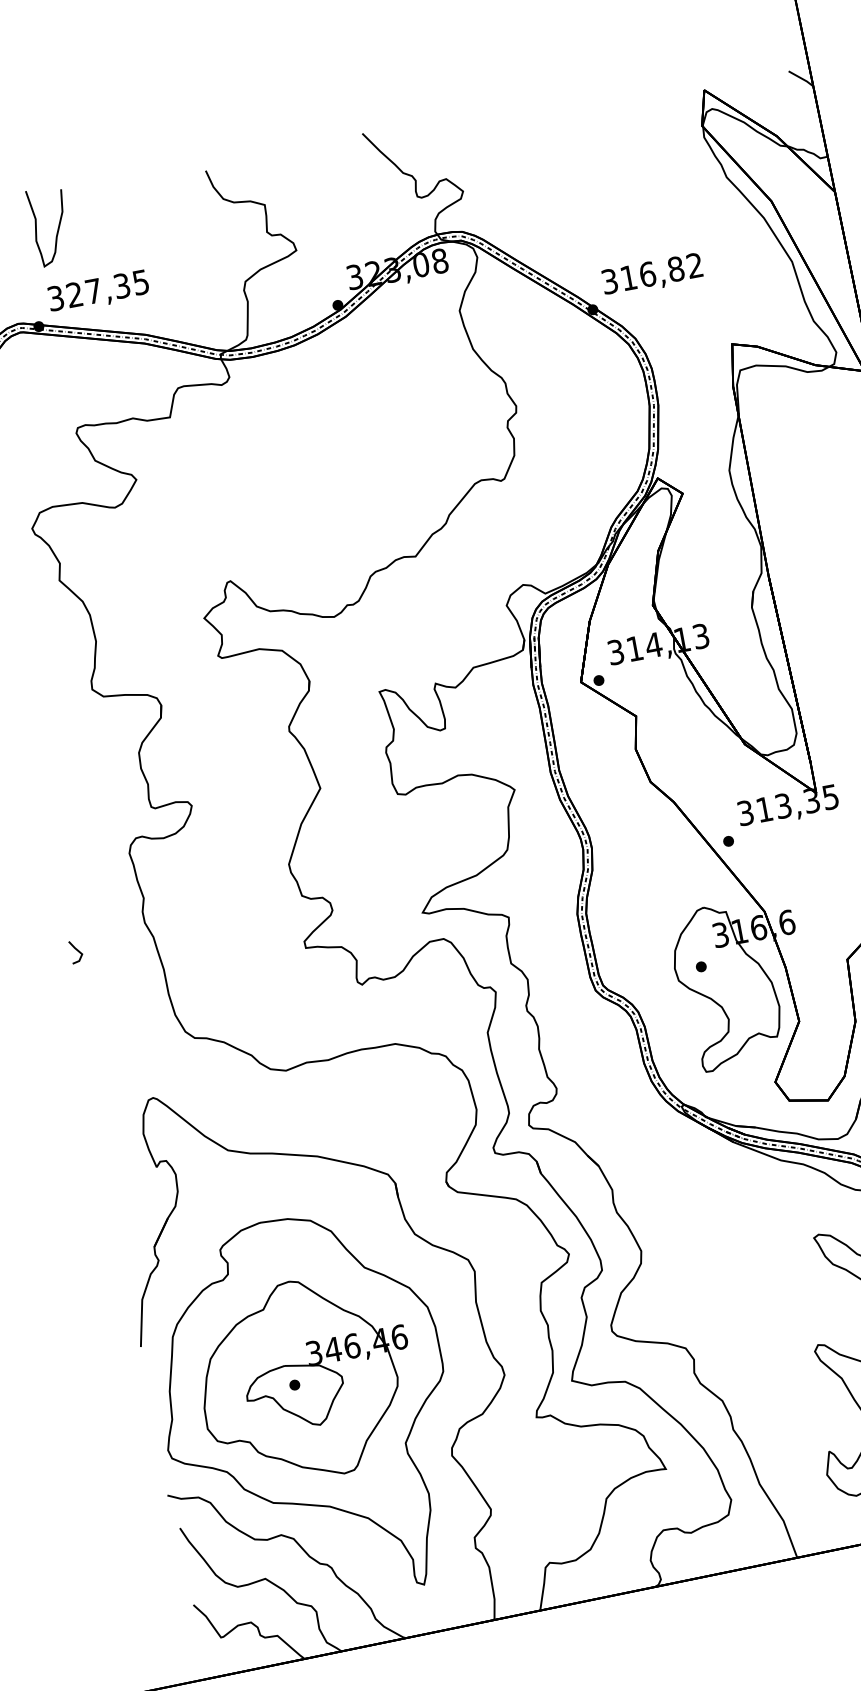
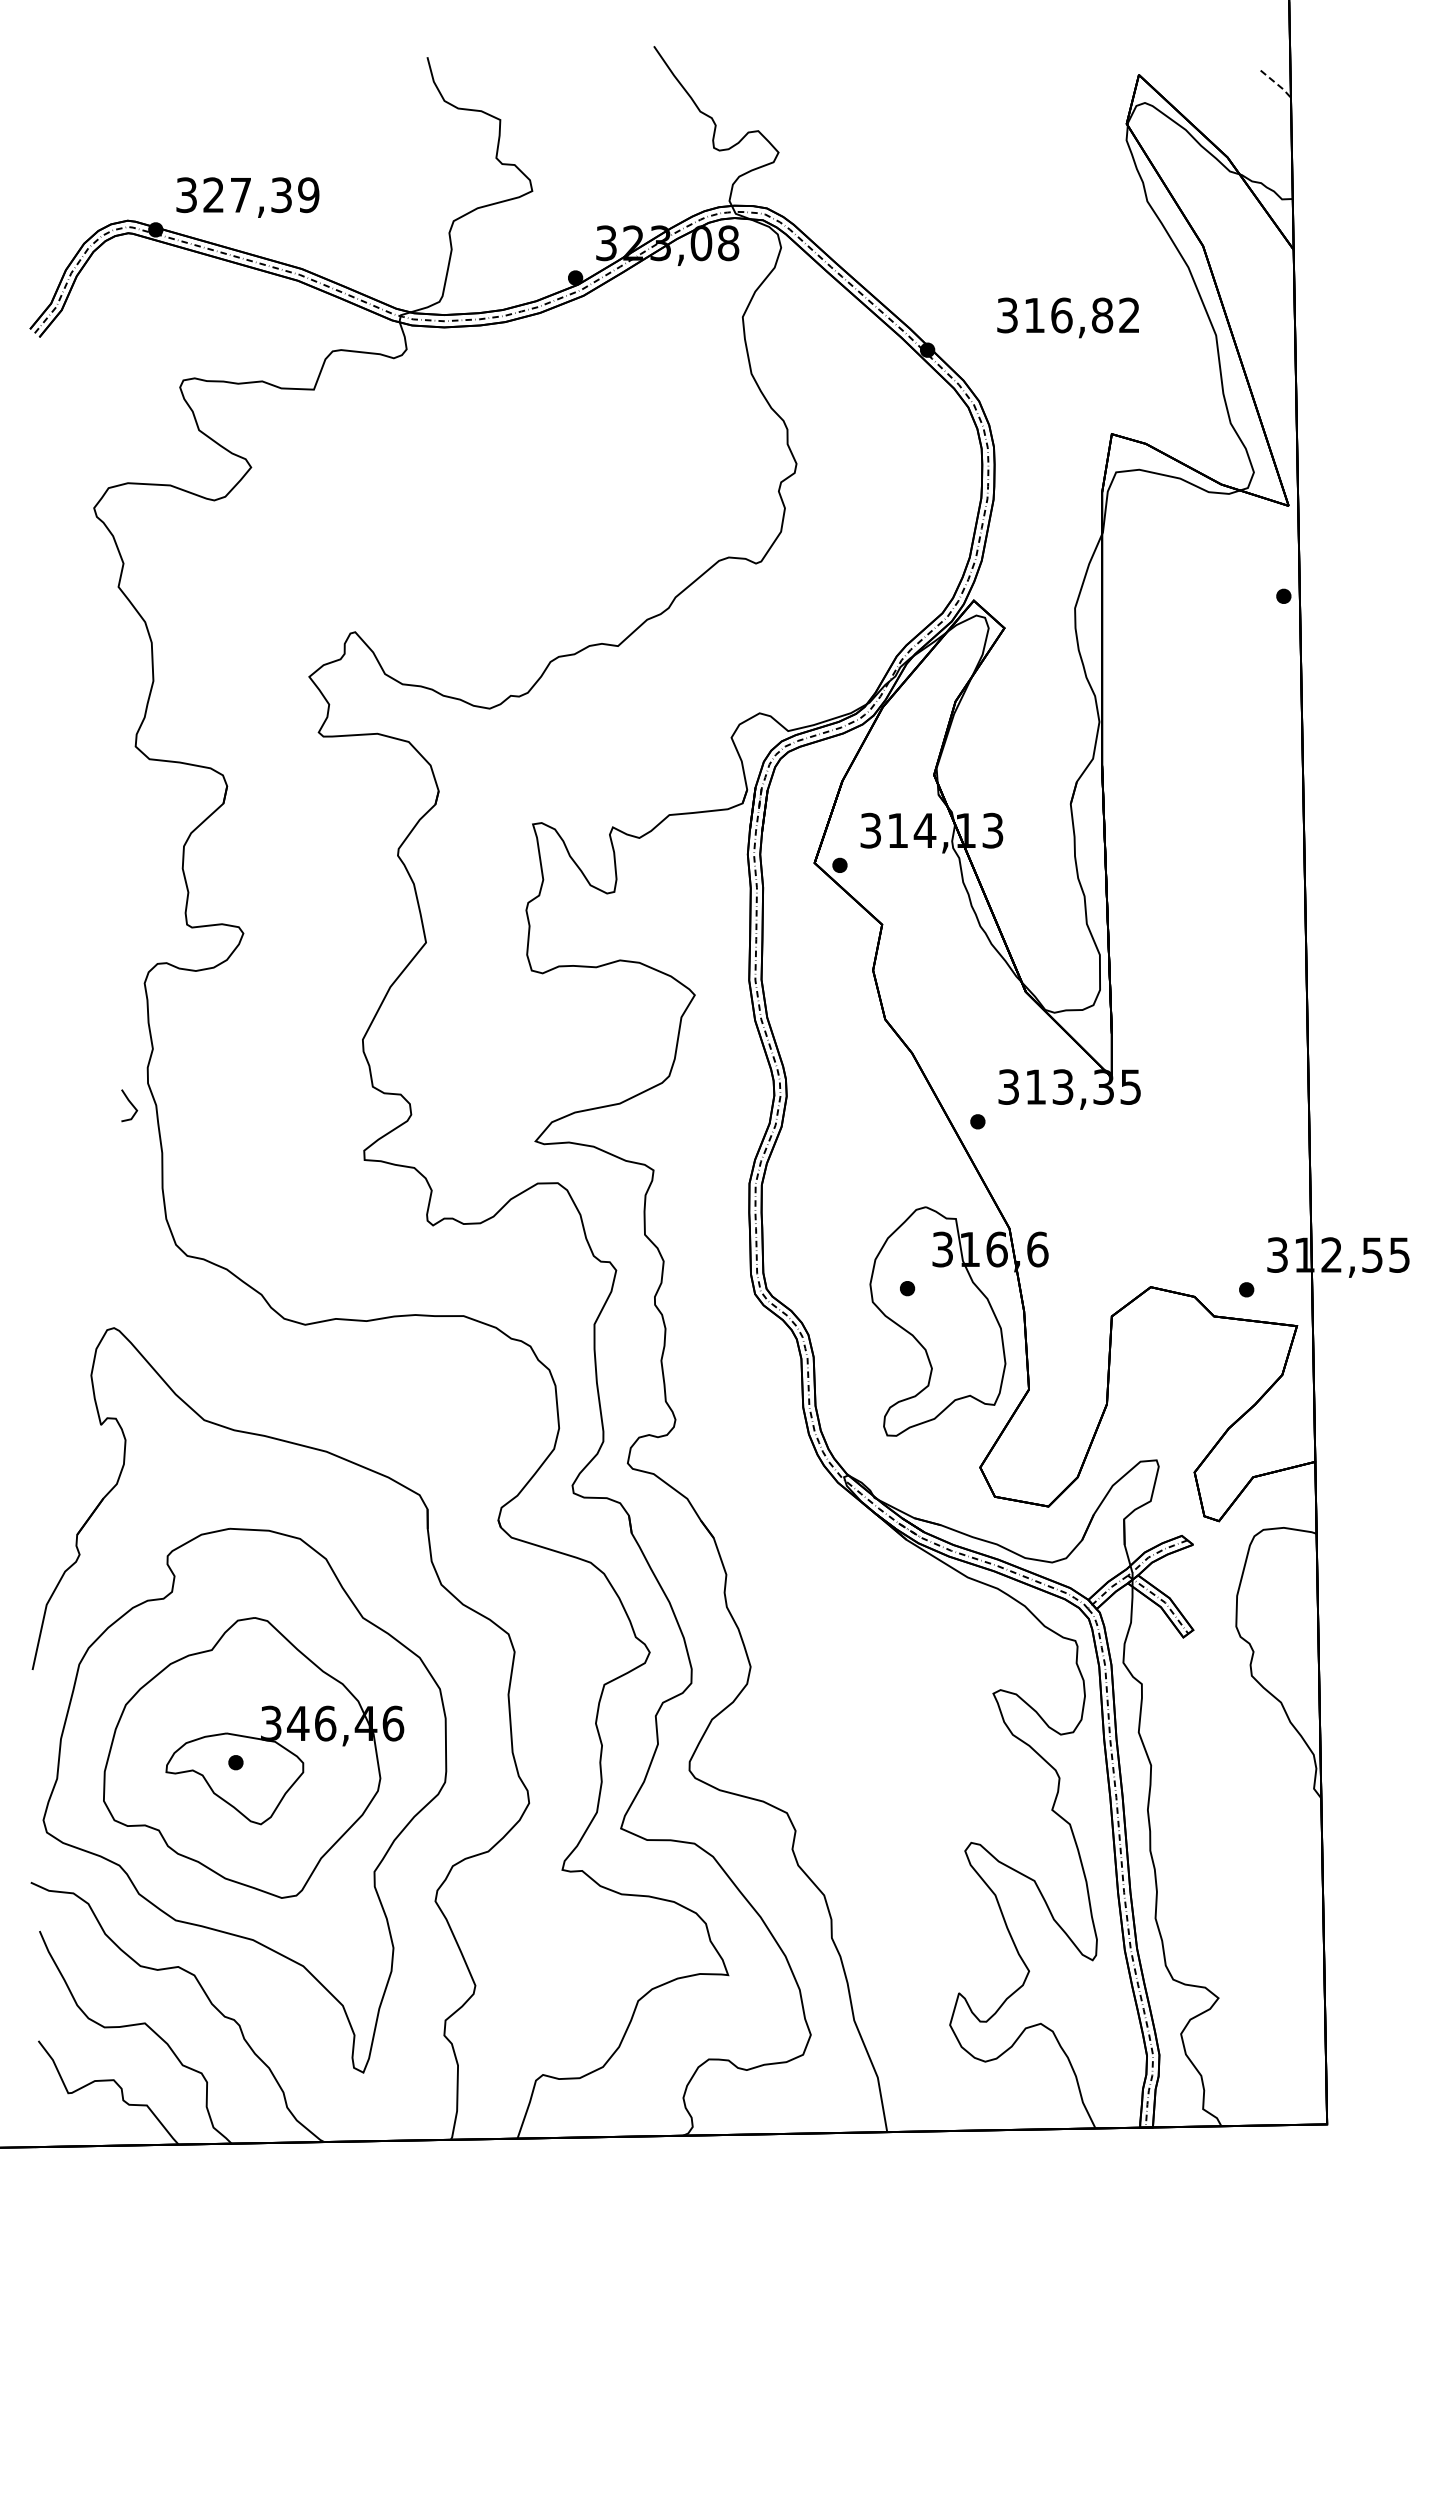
line: (802, 78) -> (1277, 84), solid -> dashed
curve: (57, 228) -> (207, 98), removed
text: (651, 275) -> (1067, 317), moved
text: (140, 282) -> (308, 194), 327,35 -> 327,39
line: (76, 950) -> (130, 1104), moved

